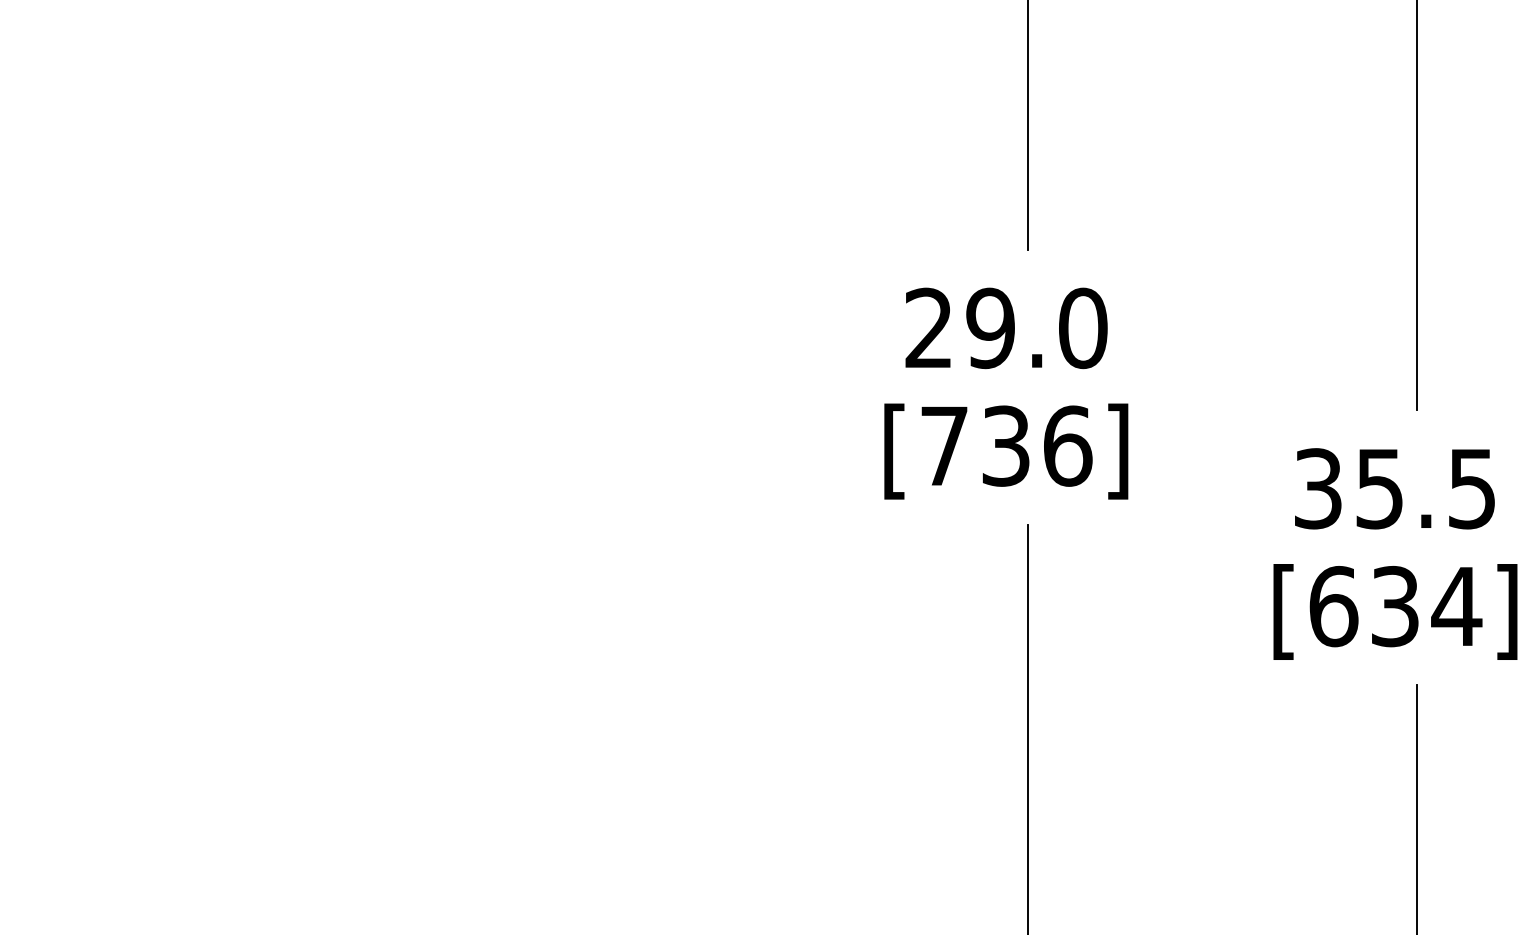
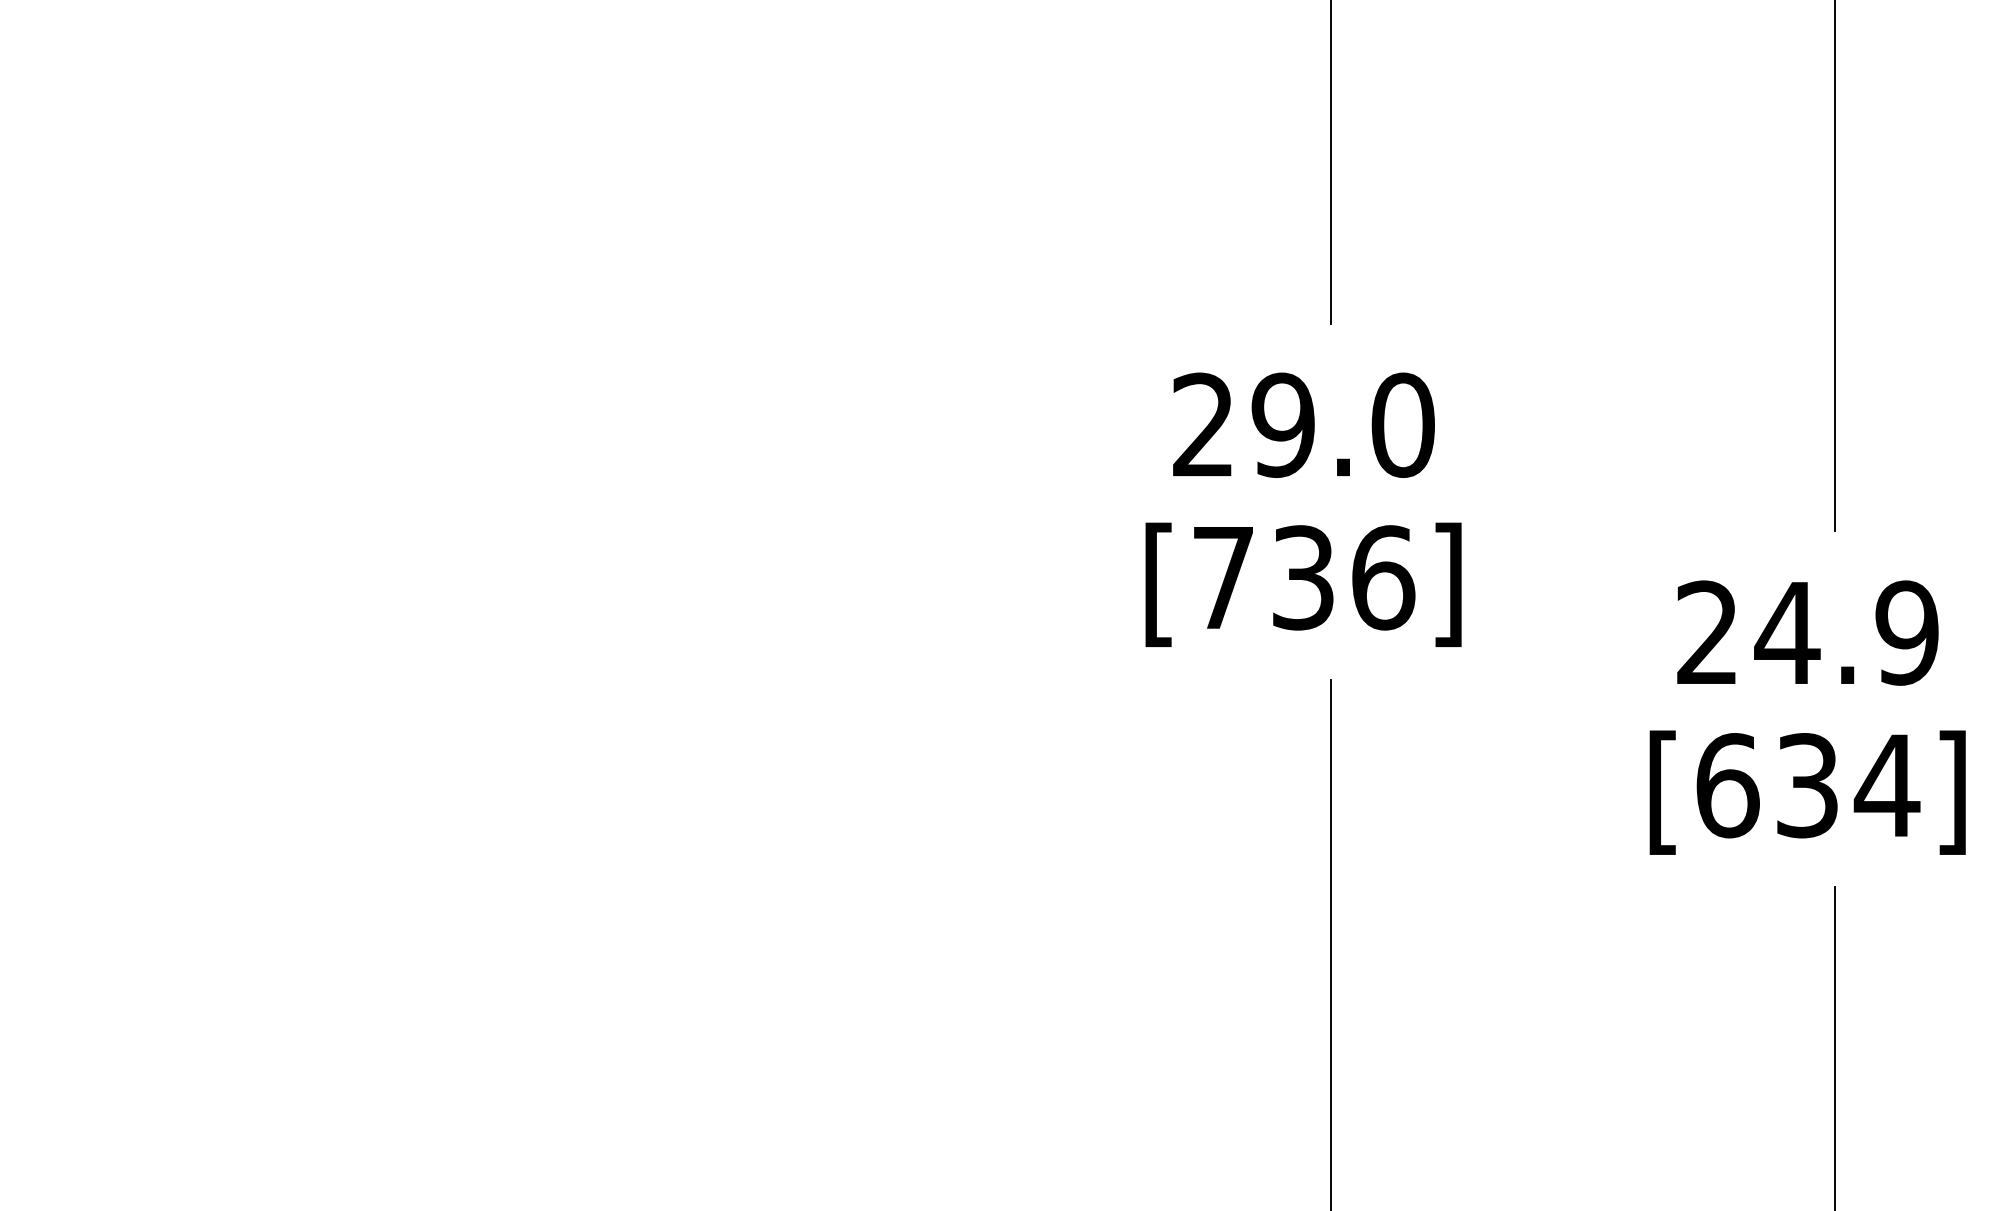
text: (1395, 488) -> (1807, 632), 35.5 -> 24.9

